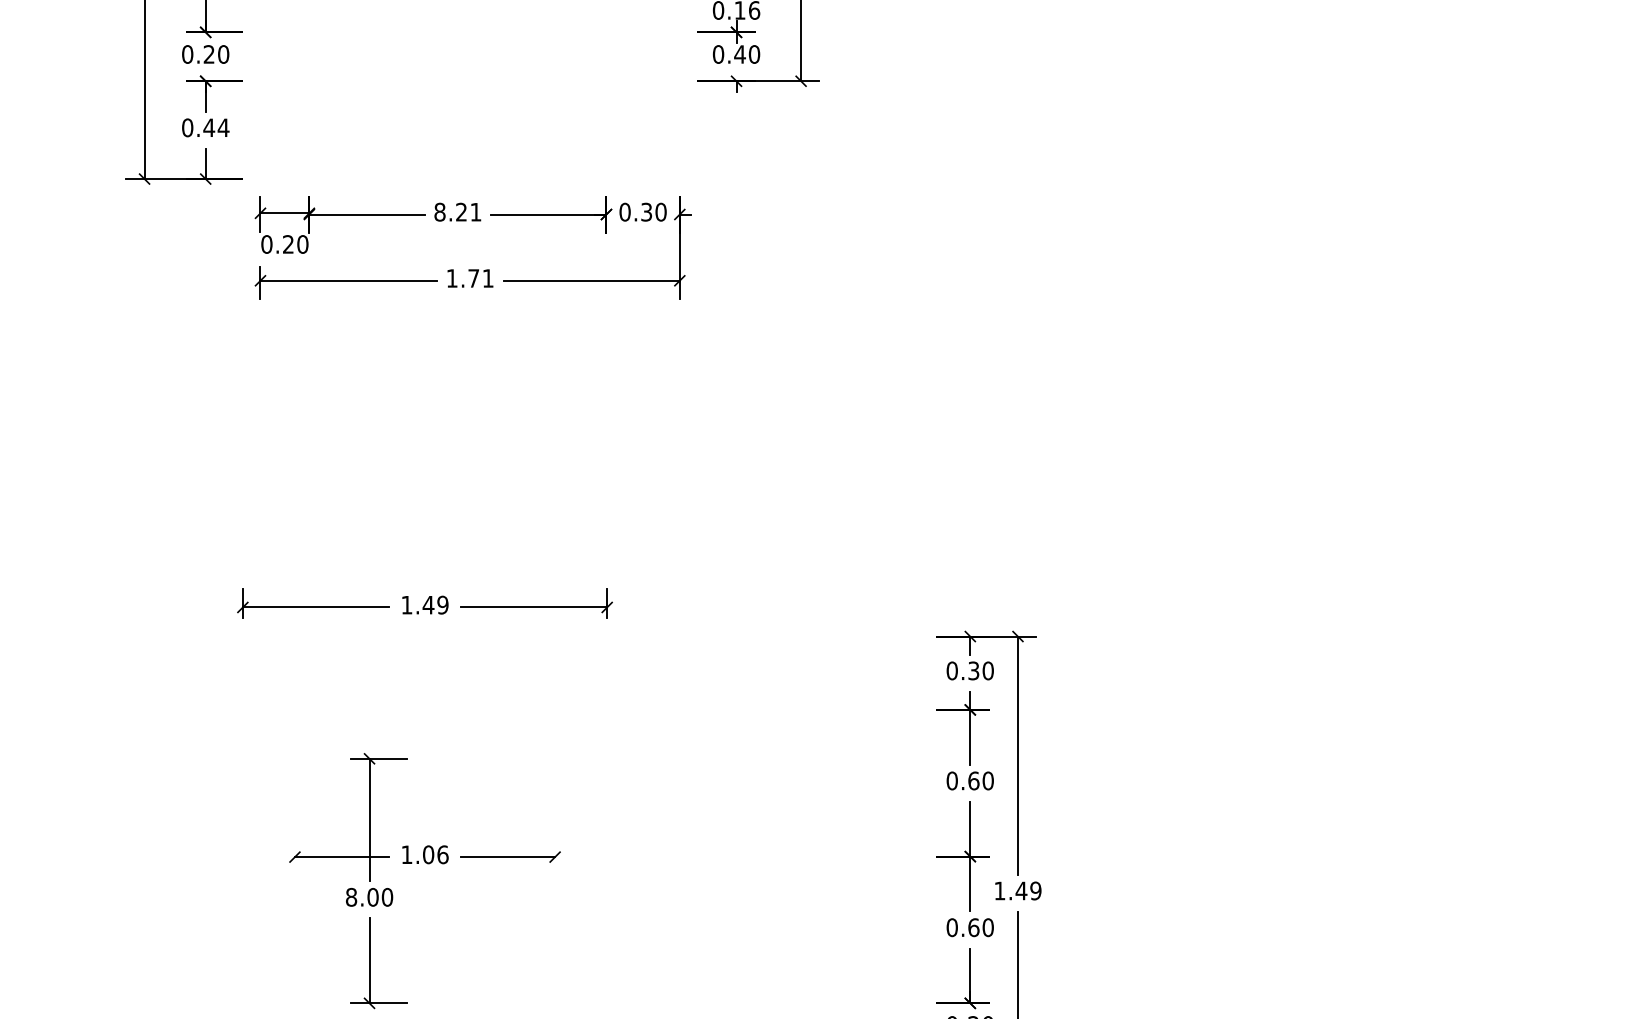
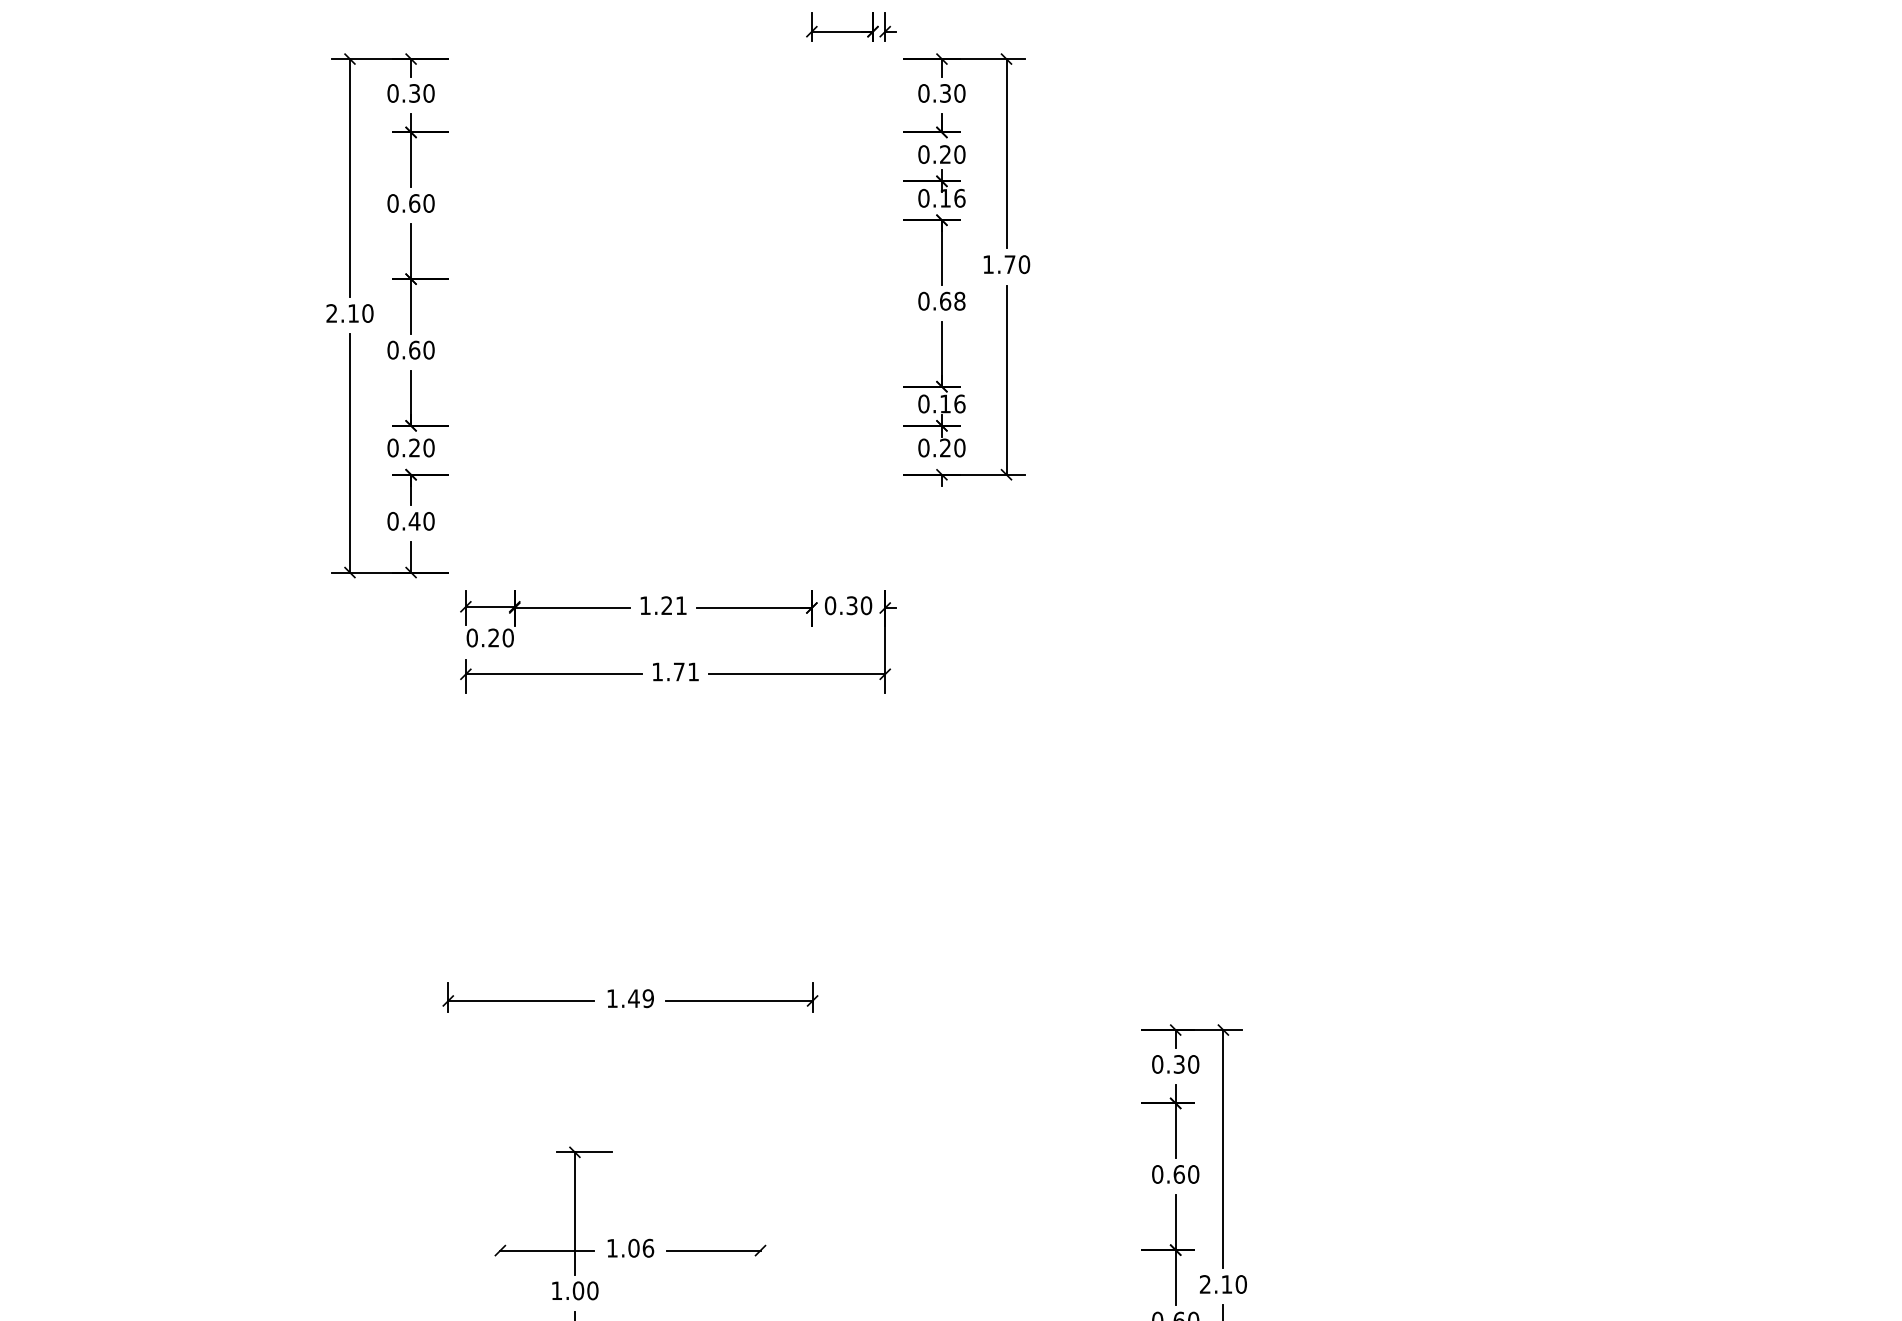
text: (740, 54) -> (945, 447), 0.40 -> 0.20
text: (223, 128) -> (428, 521), 0.44 -> 0.40
text: (440, 212) -> (645, 605), 8.21 -> 1.21
text: (1017, 891) -> (1222, 1284), 1.49 -> 2.10
text: (351, 897) -> (556, 1290), 8.00 -> 1.00

